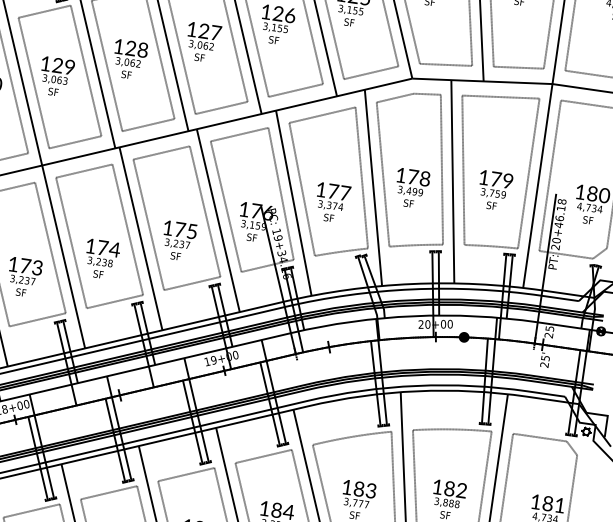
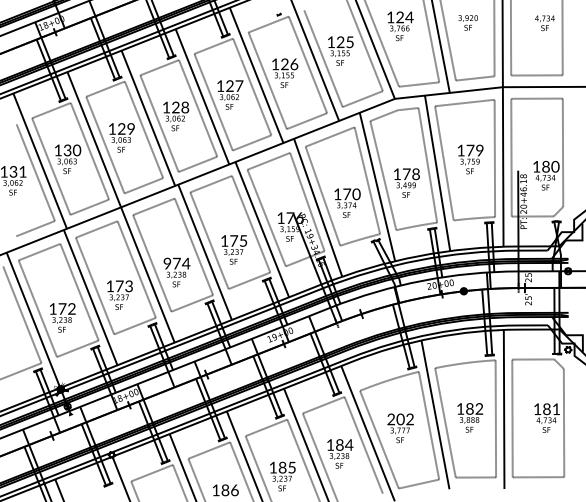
text: (494, 190) -> (470, 159), moved
text: (345, 193) -> (356, 194), 177 -> 170
text: (90, 245) -> (167, 263), 174 -> 974
text: (359, 489) -> (400, 419), 183 -> 202

